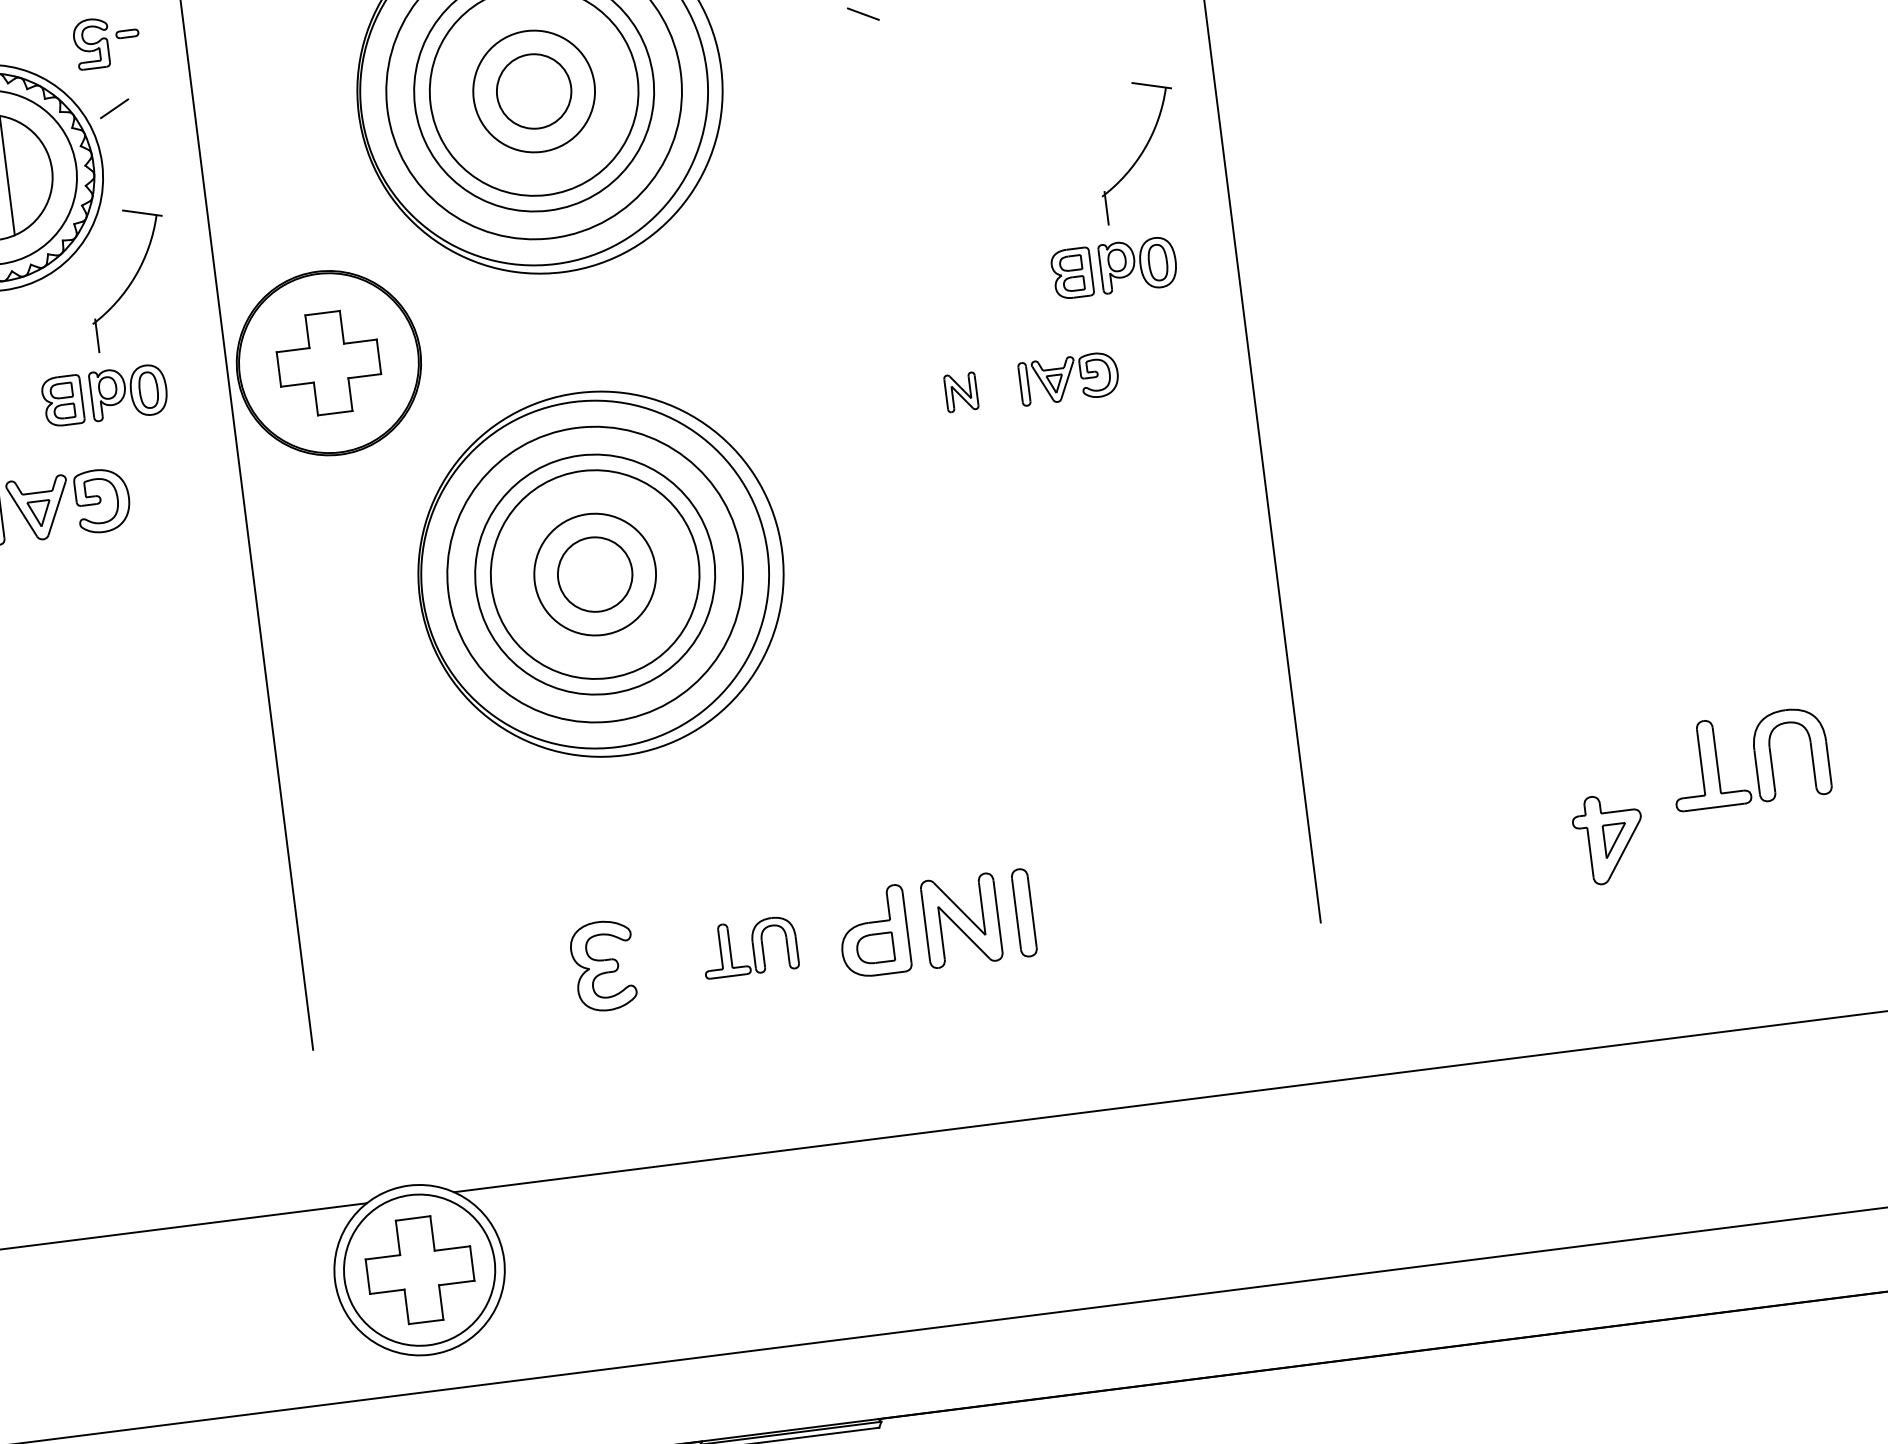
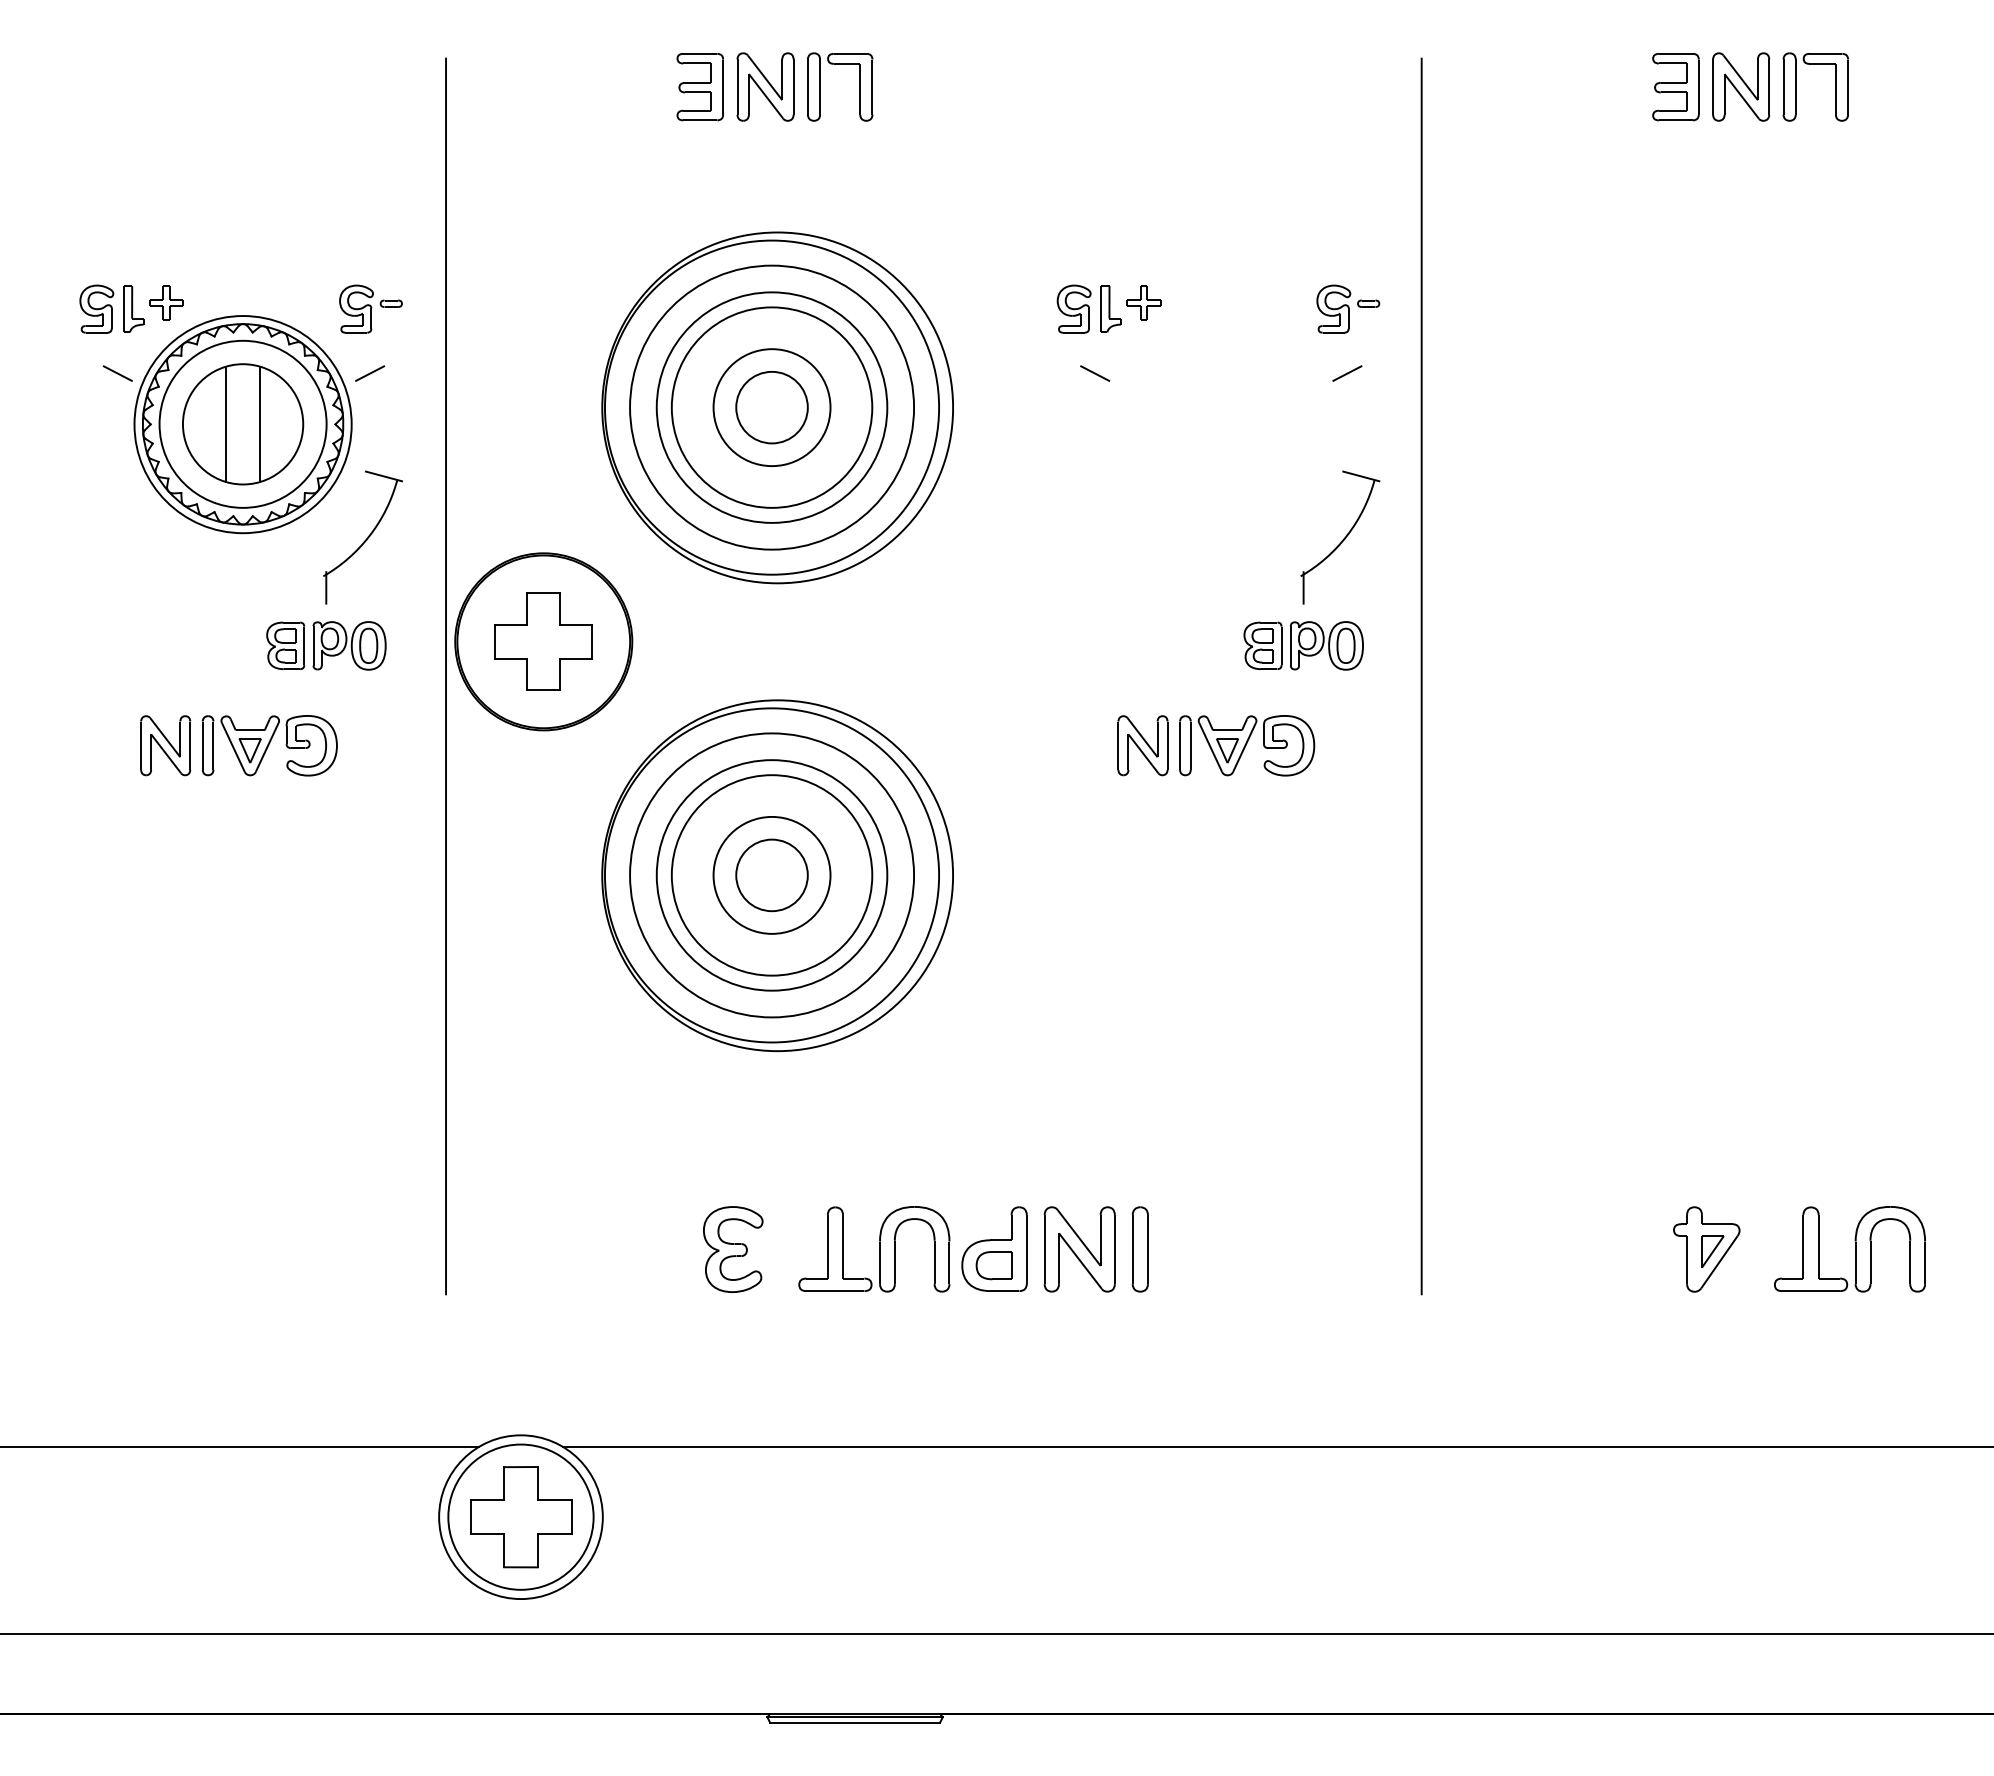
part: (1069, 378) -> (1247, 745), size x1.43
part: (960, 392) -> (1142, 745), size x1.67
part: (1749, 759) -> (1849, 1249), moved
part: (749, 947) -> (874, 1249), size x1.67

